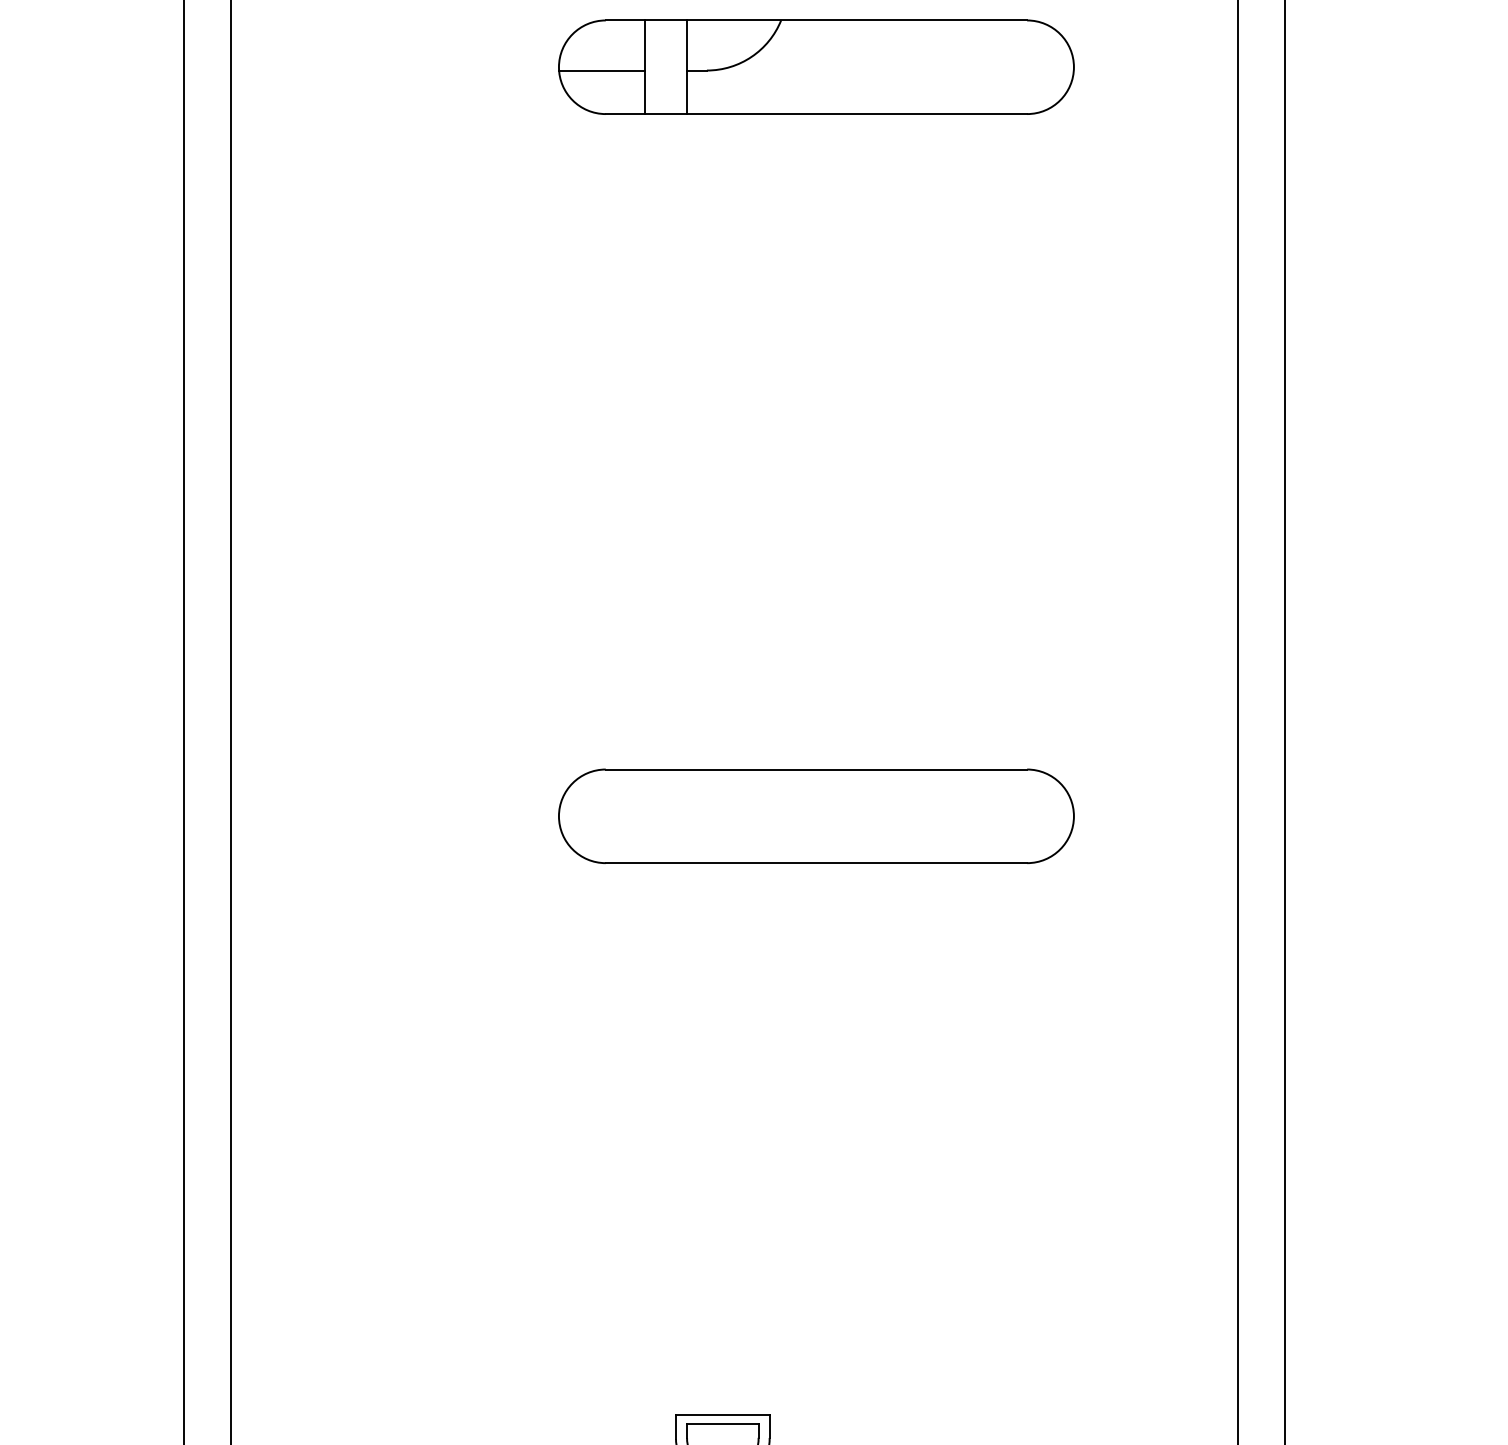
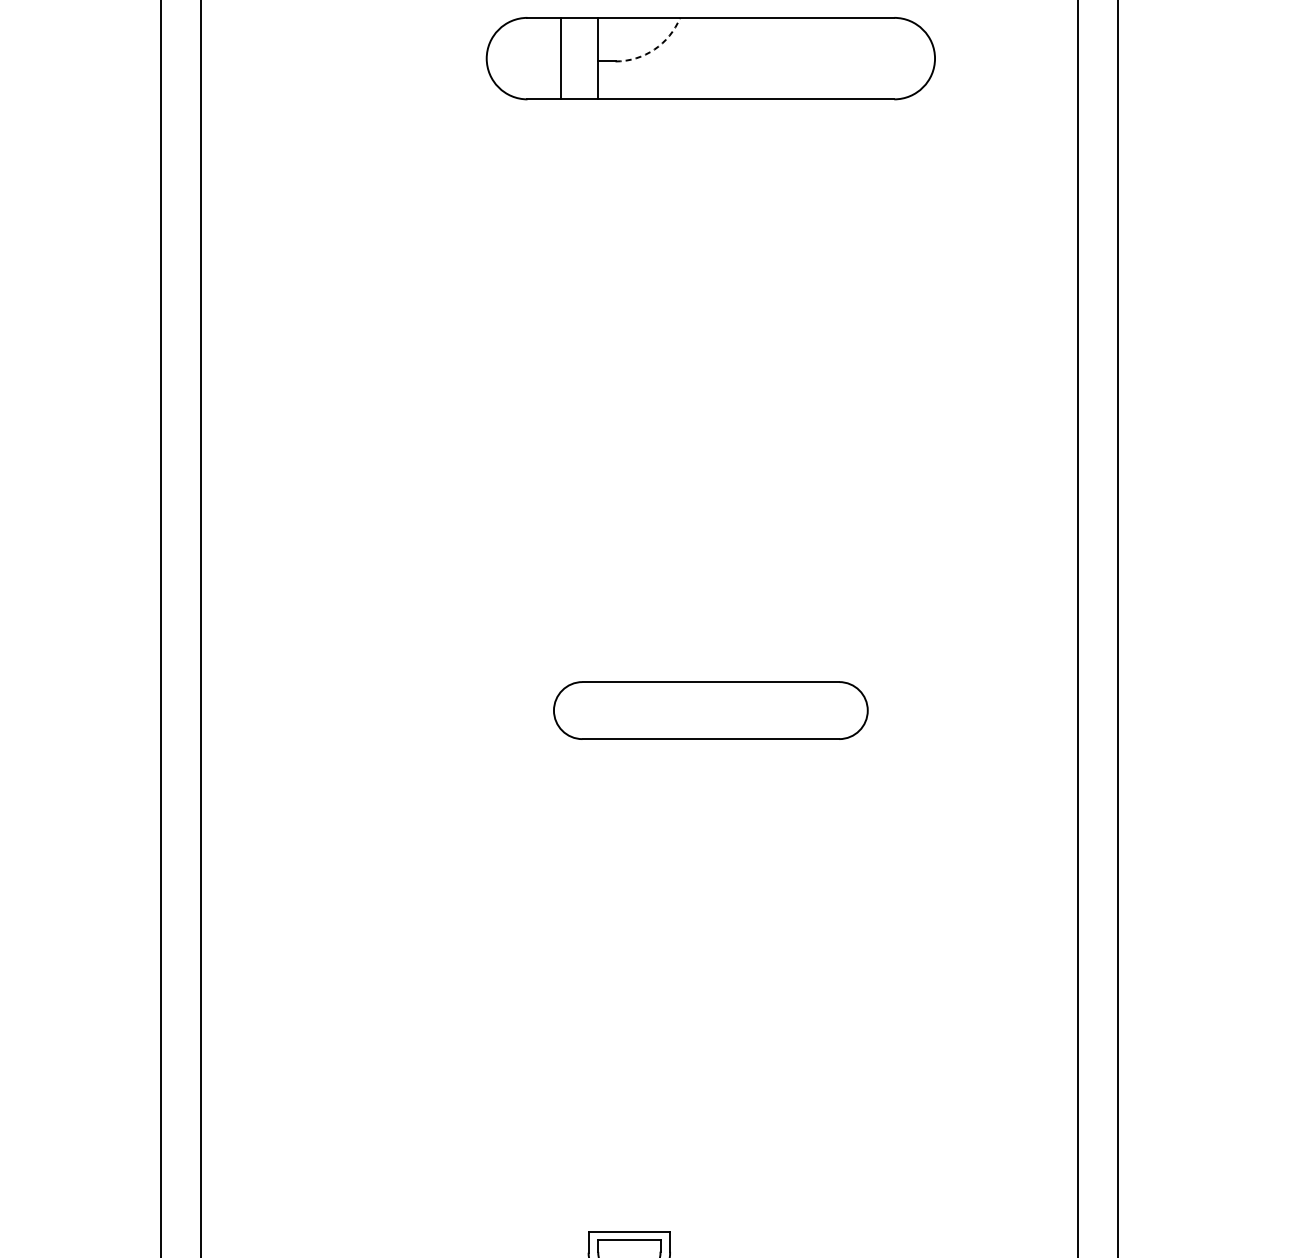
arc: (751, 56) -> (654, 49), solid -> dashed
line: (601, 70) -> (523, 61), removed
part: (816, 815) -> (710, 709), size x0.7

